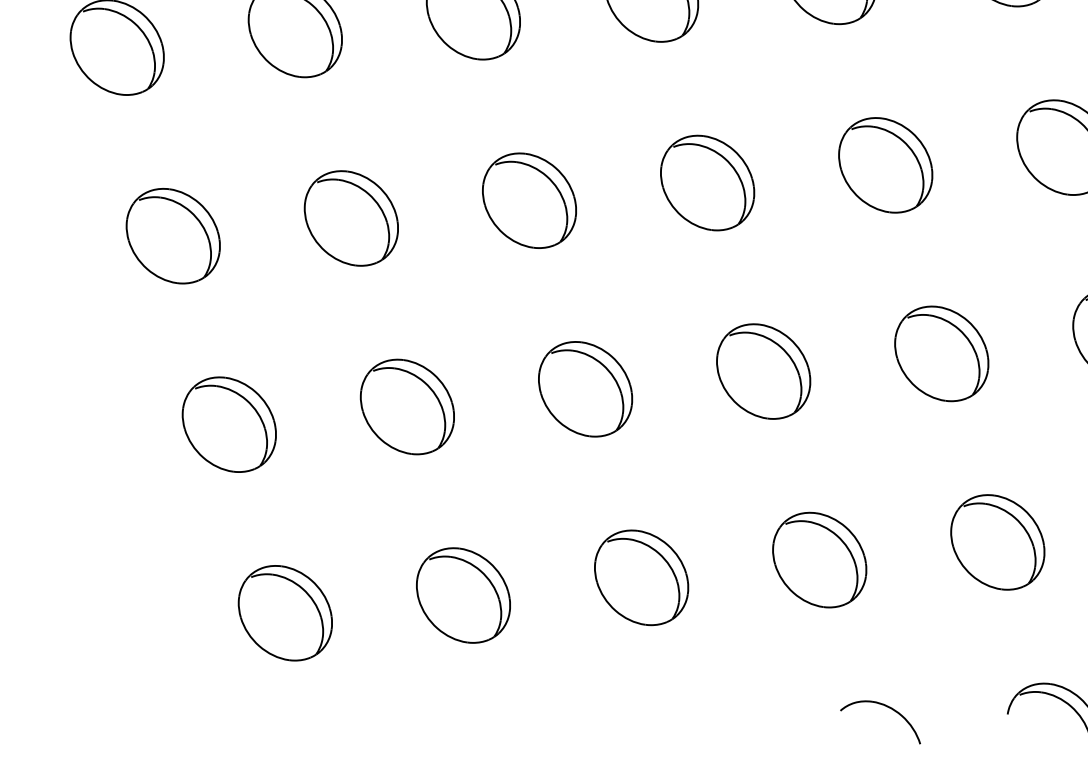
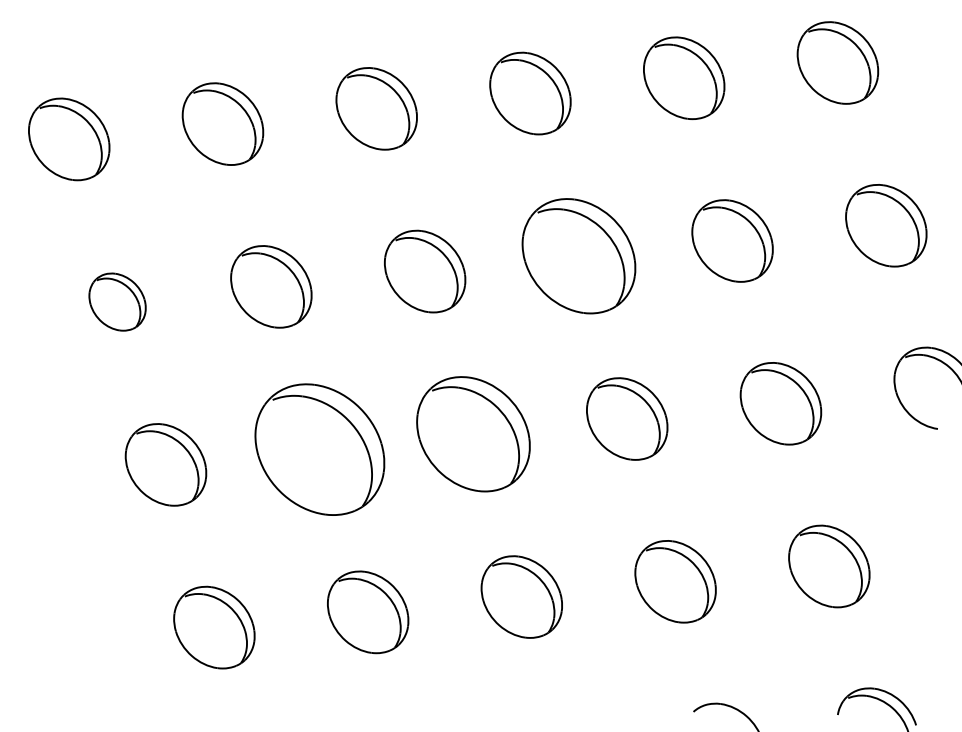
part: (707, 183) -> (578, 256), size x1.4
part: (173, 235) -> (117, 301), size x0.7
part: (585, 389) -> (473, 434), size x1.4
part: (407, 406) -> (319, 449), size x1.6

